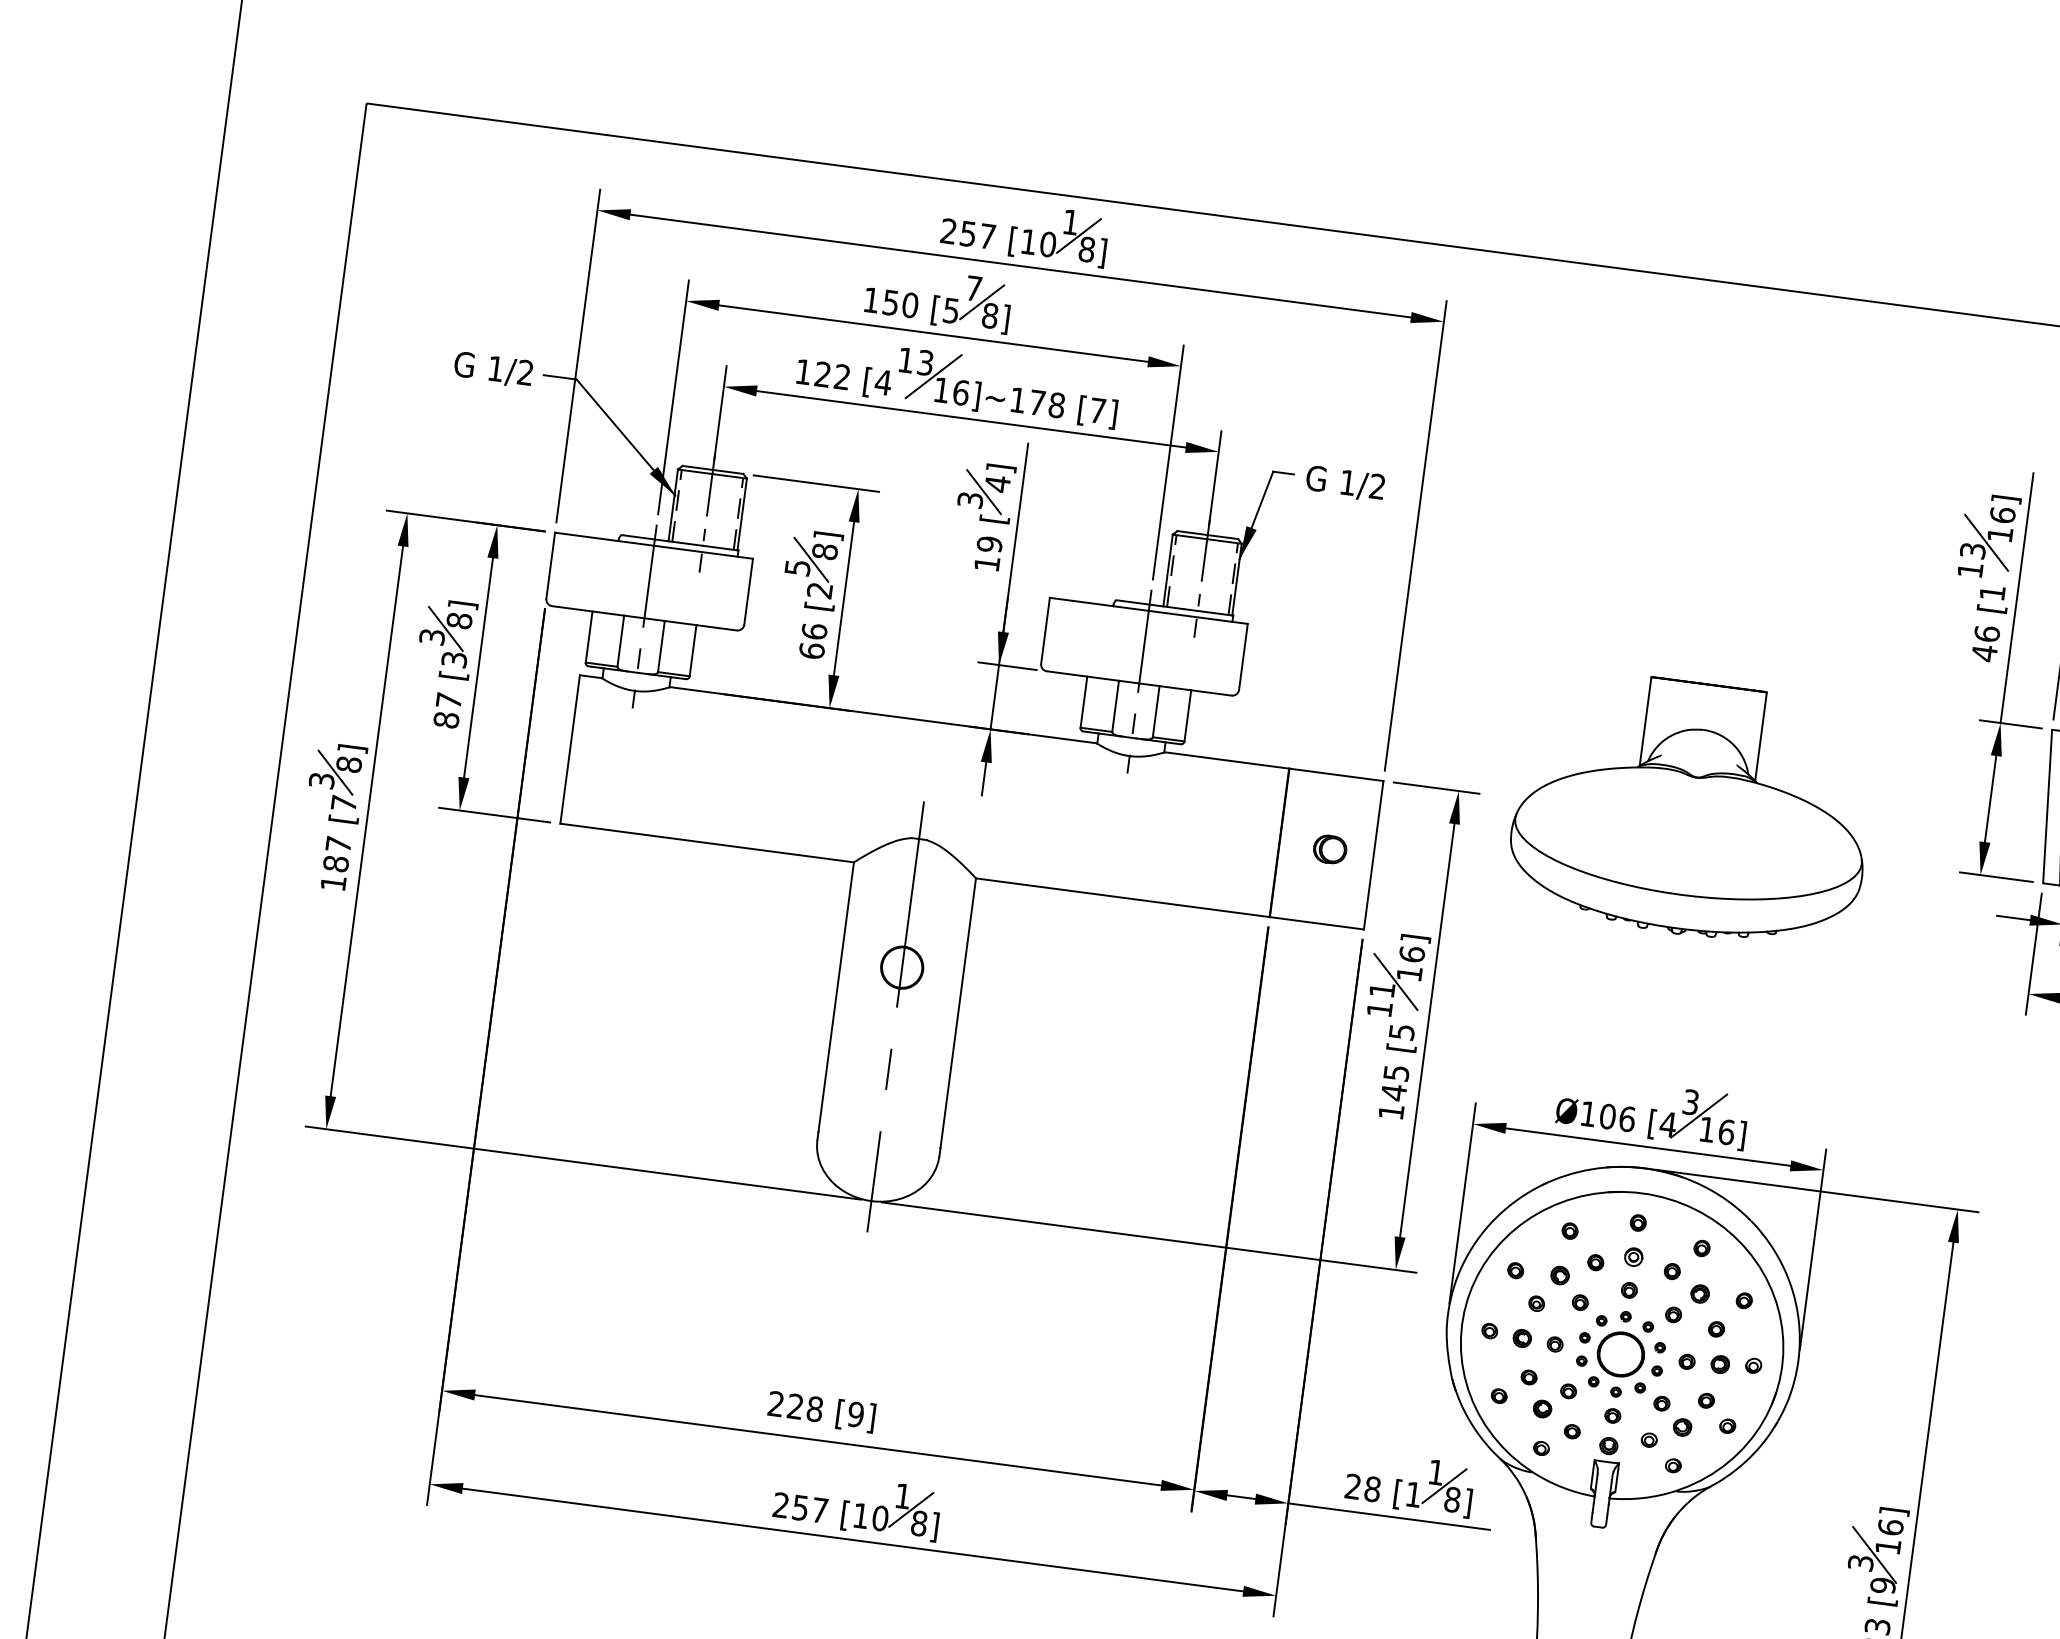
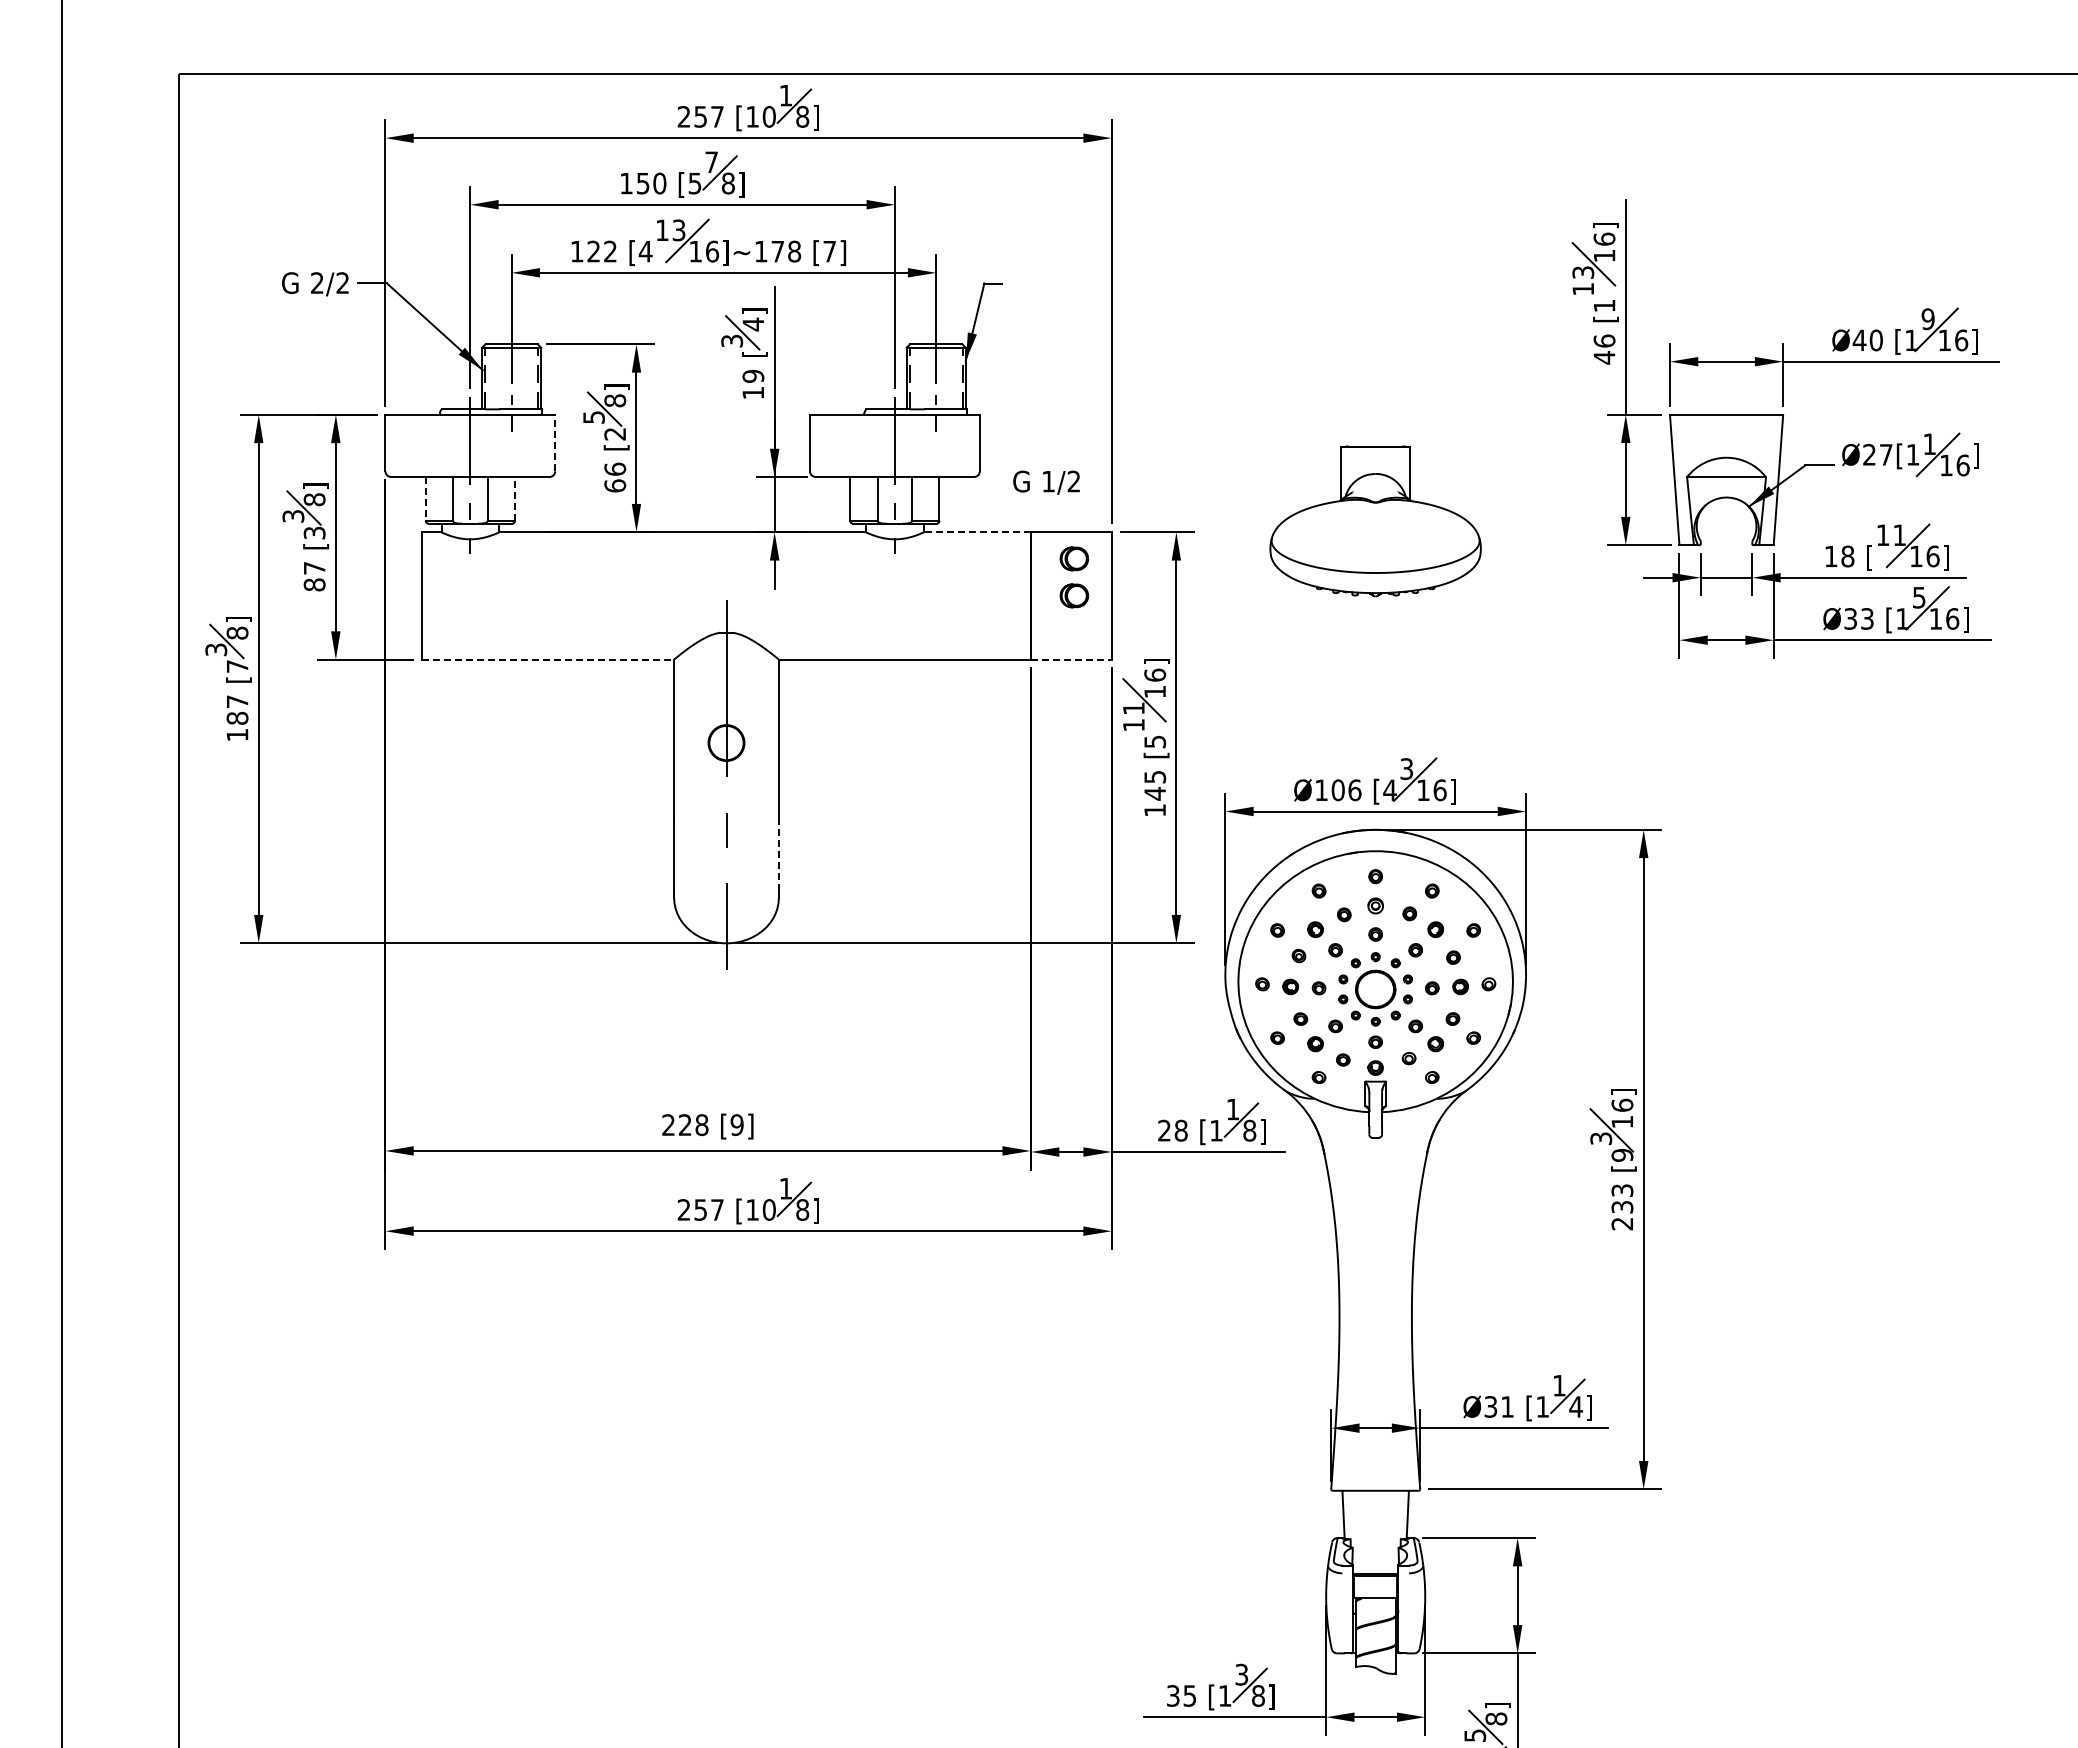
text: (496, 368) -> (317, 282), 1/2 -> 2/2
text: (1345, 483) -> (1046, 482), moved
line: (748, 591) -> (555, 442), solid -> dashed
line: (588, 636) -> (425, 498), solid -> dashed
line: (692, 650) -> (514, 498), solid -> dashed
line: (1225, 760) -> (976, 532), solid -> dashed
part: (1336, 806) -> (1074, 558), added
part: (1692, 809) -> (1375, 521), size x0.7
line: (707, 843) -> (548, 659), solid -> dashed
line: (1318, 923) -> (1072, 659), solid -> dashed
line: (945, 1107) -> (778, 856), solid -> dashed

